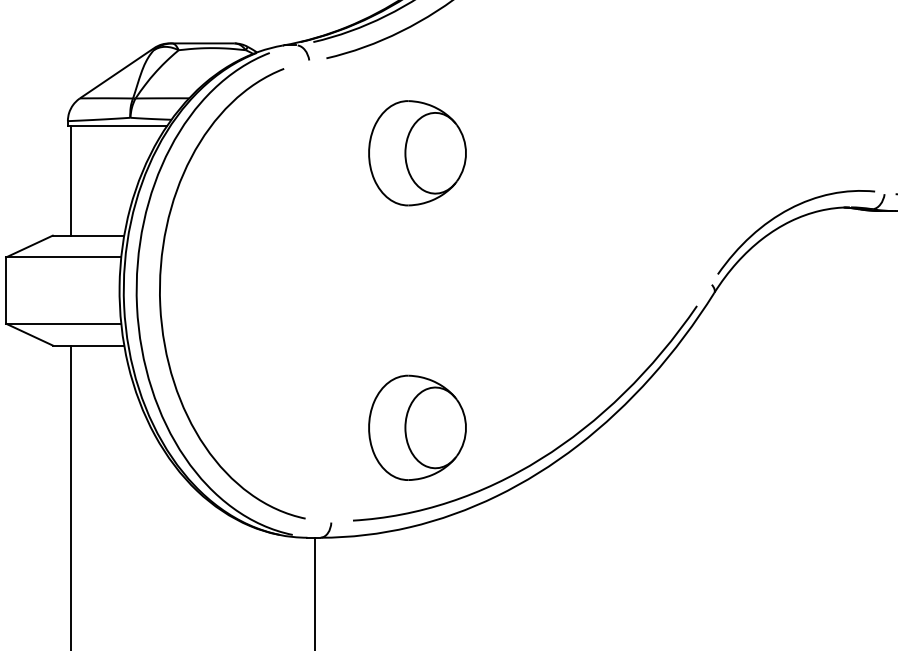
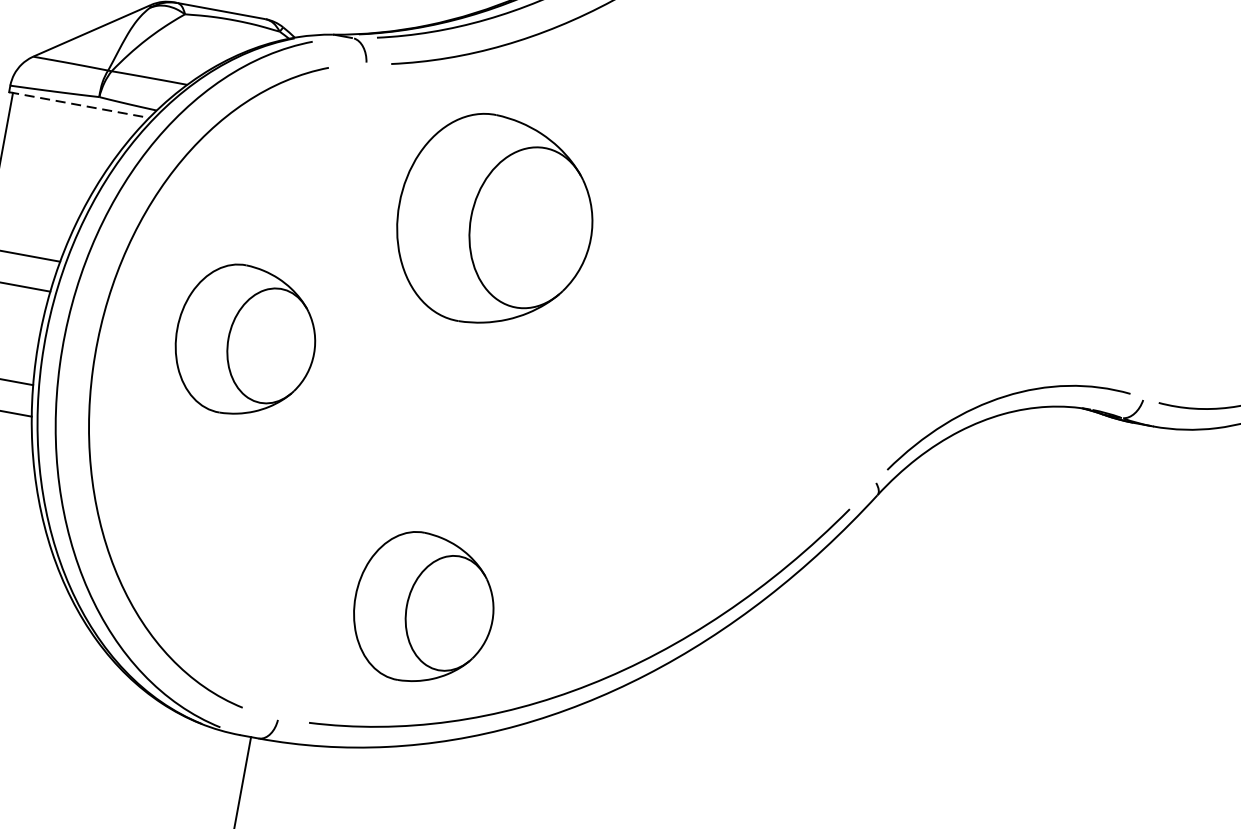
line: (117, 125) -> (79, 104), solid -> dashed
part: (417, 153) -> (495, 221), size x1.4
part: (261, 266) -> (245, 340), added

